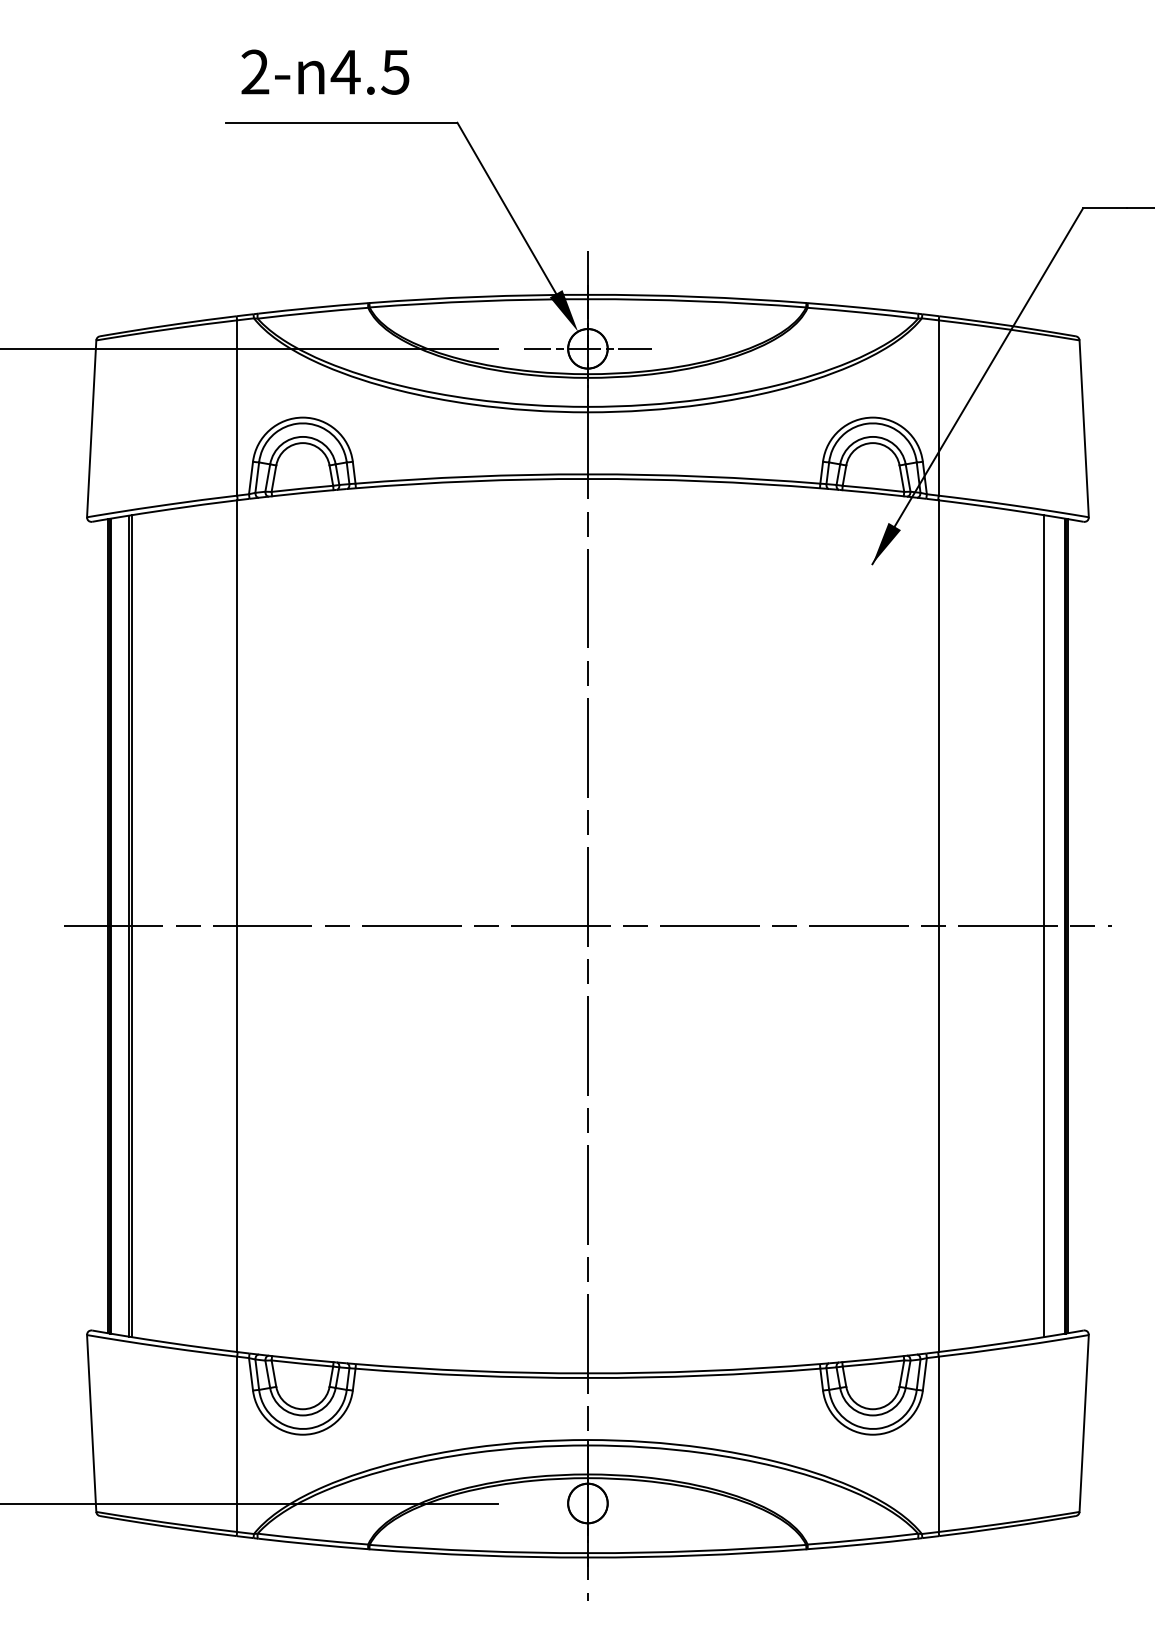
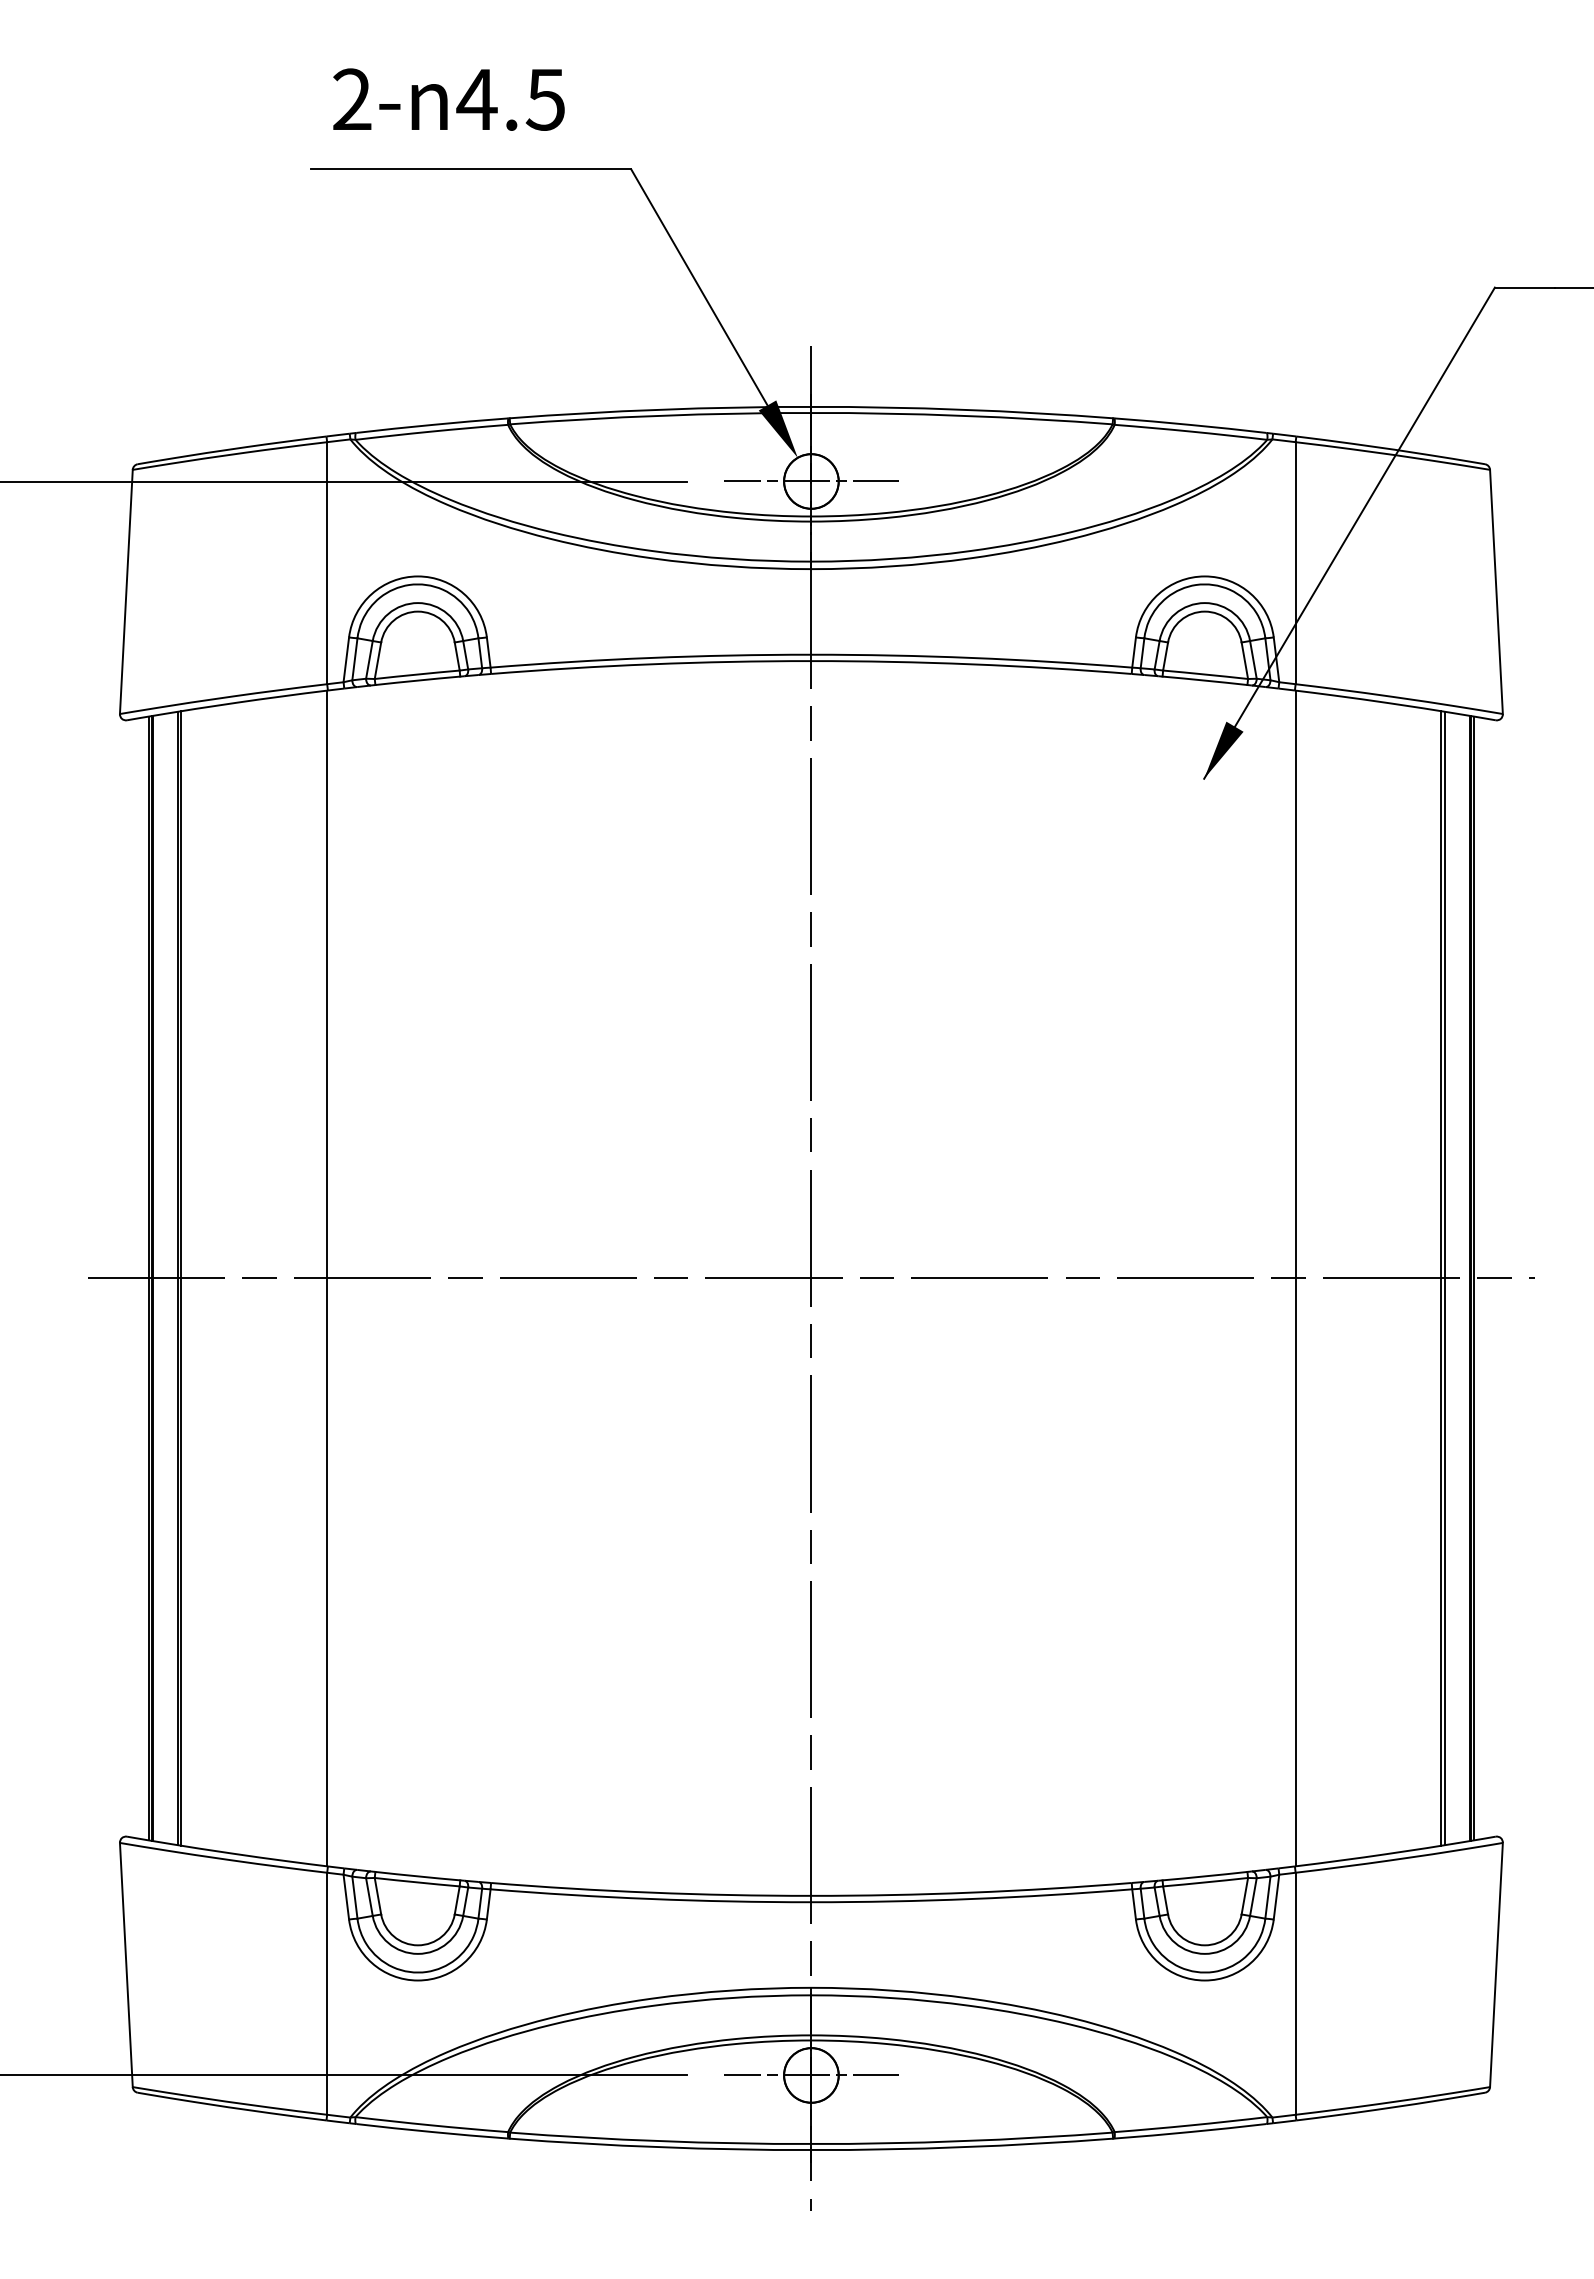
line: (1046, 926) -> (1444, 1278), added
line: (588, 1503) -> (811, 2075), added

